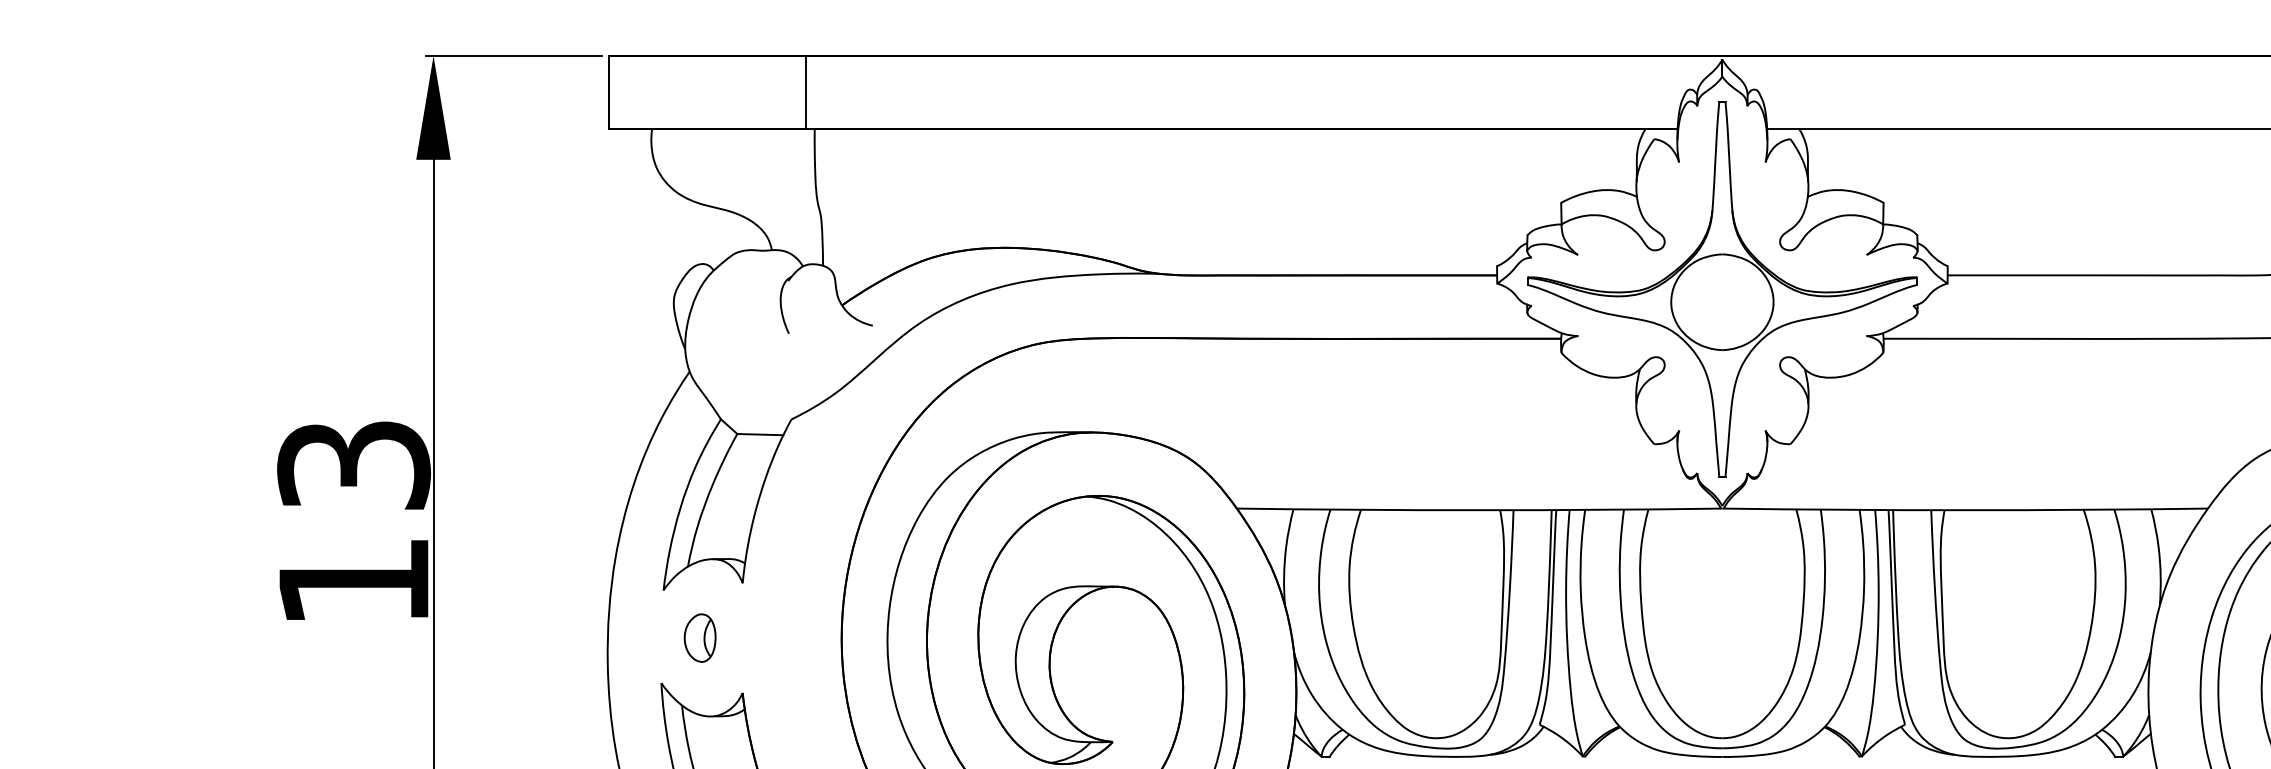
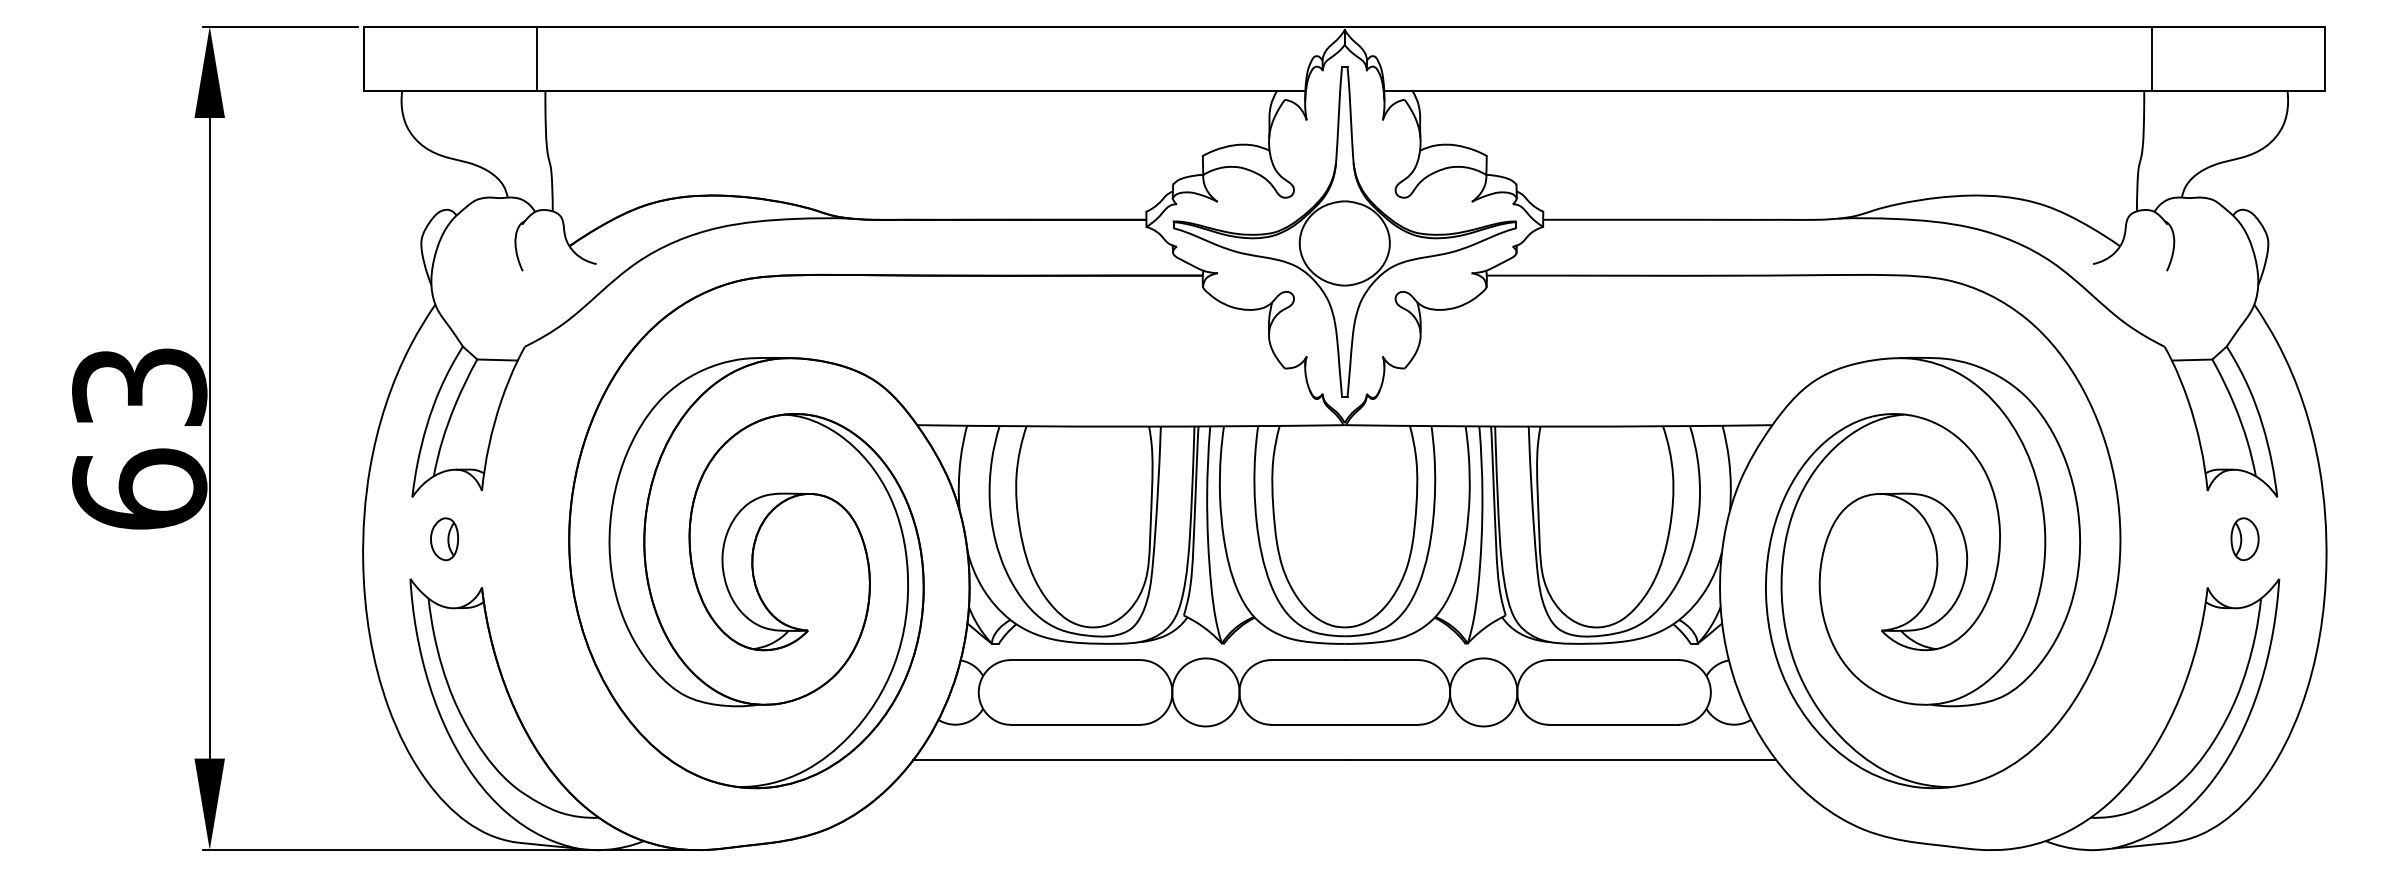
text: (353, 580) -> (139, 488), 13 -> 63

